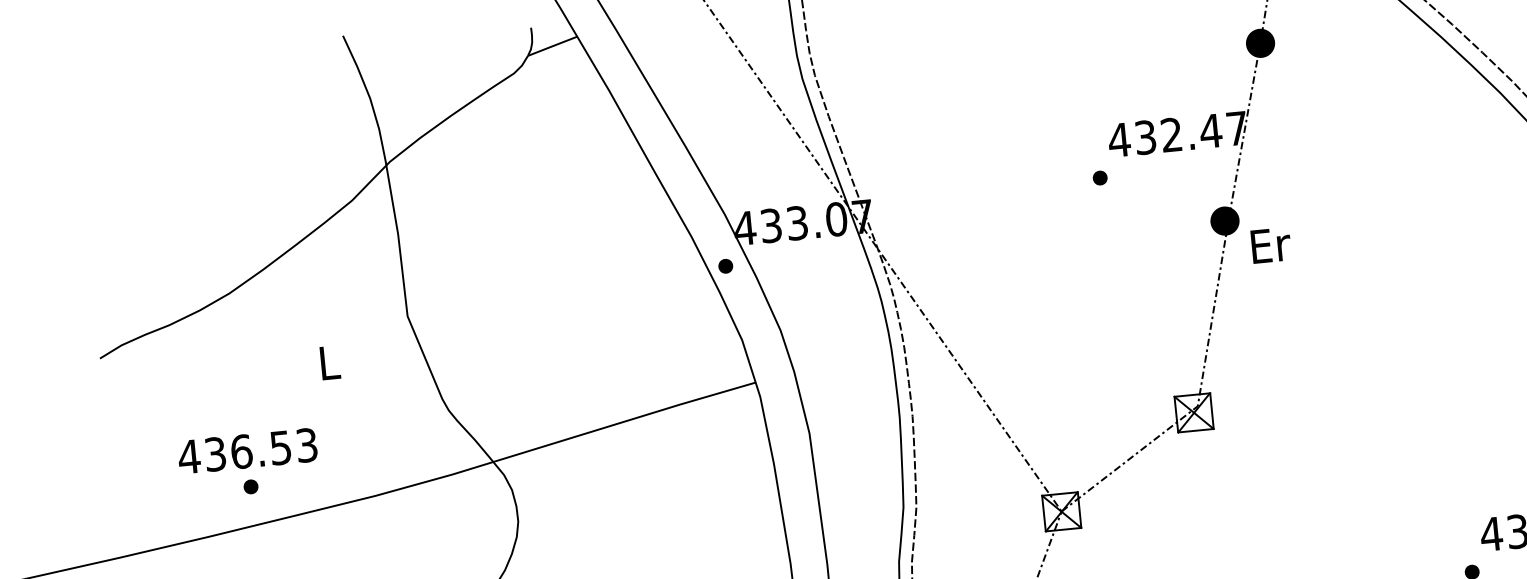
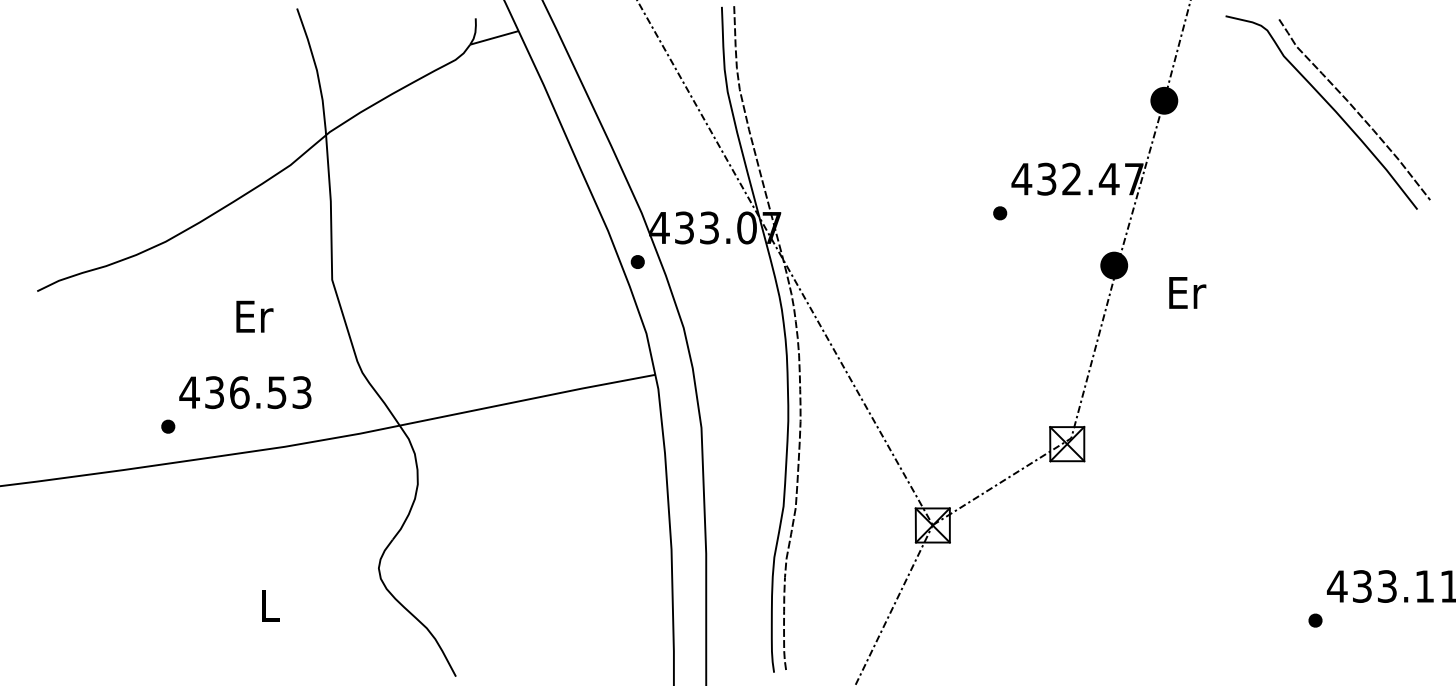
text: (1270, 245) -> (1187, 292), moved
text: (330, 362) -> (254, 316), L -> Er
text: (247, 451) -> (245, 392), moved

